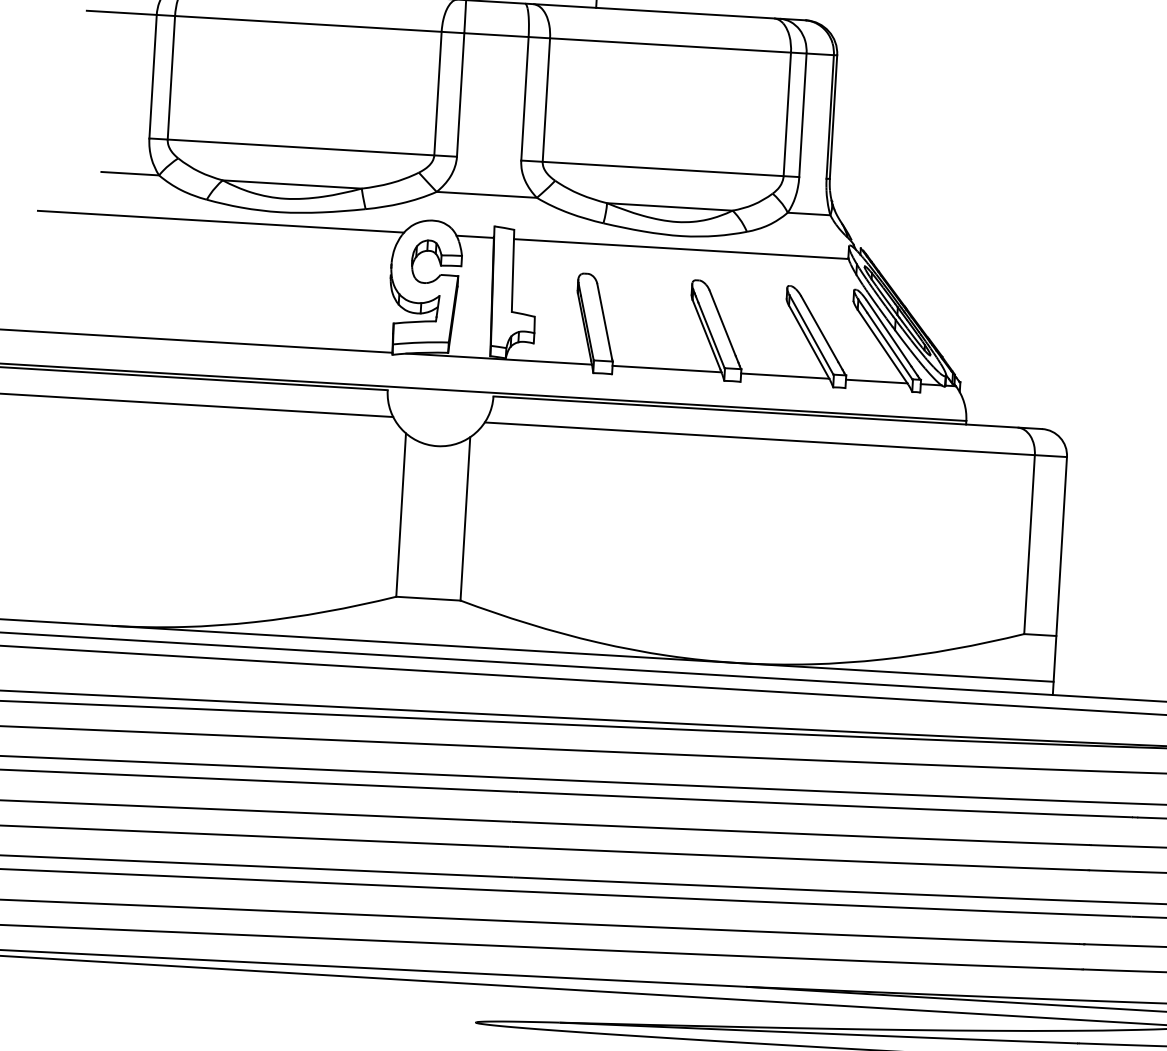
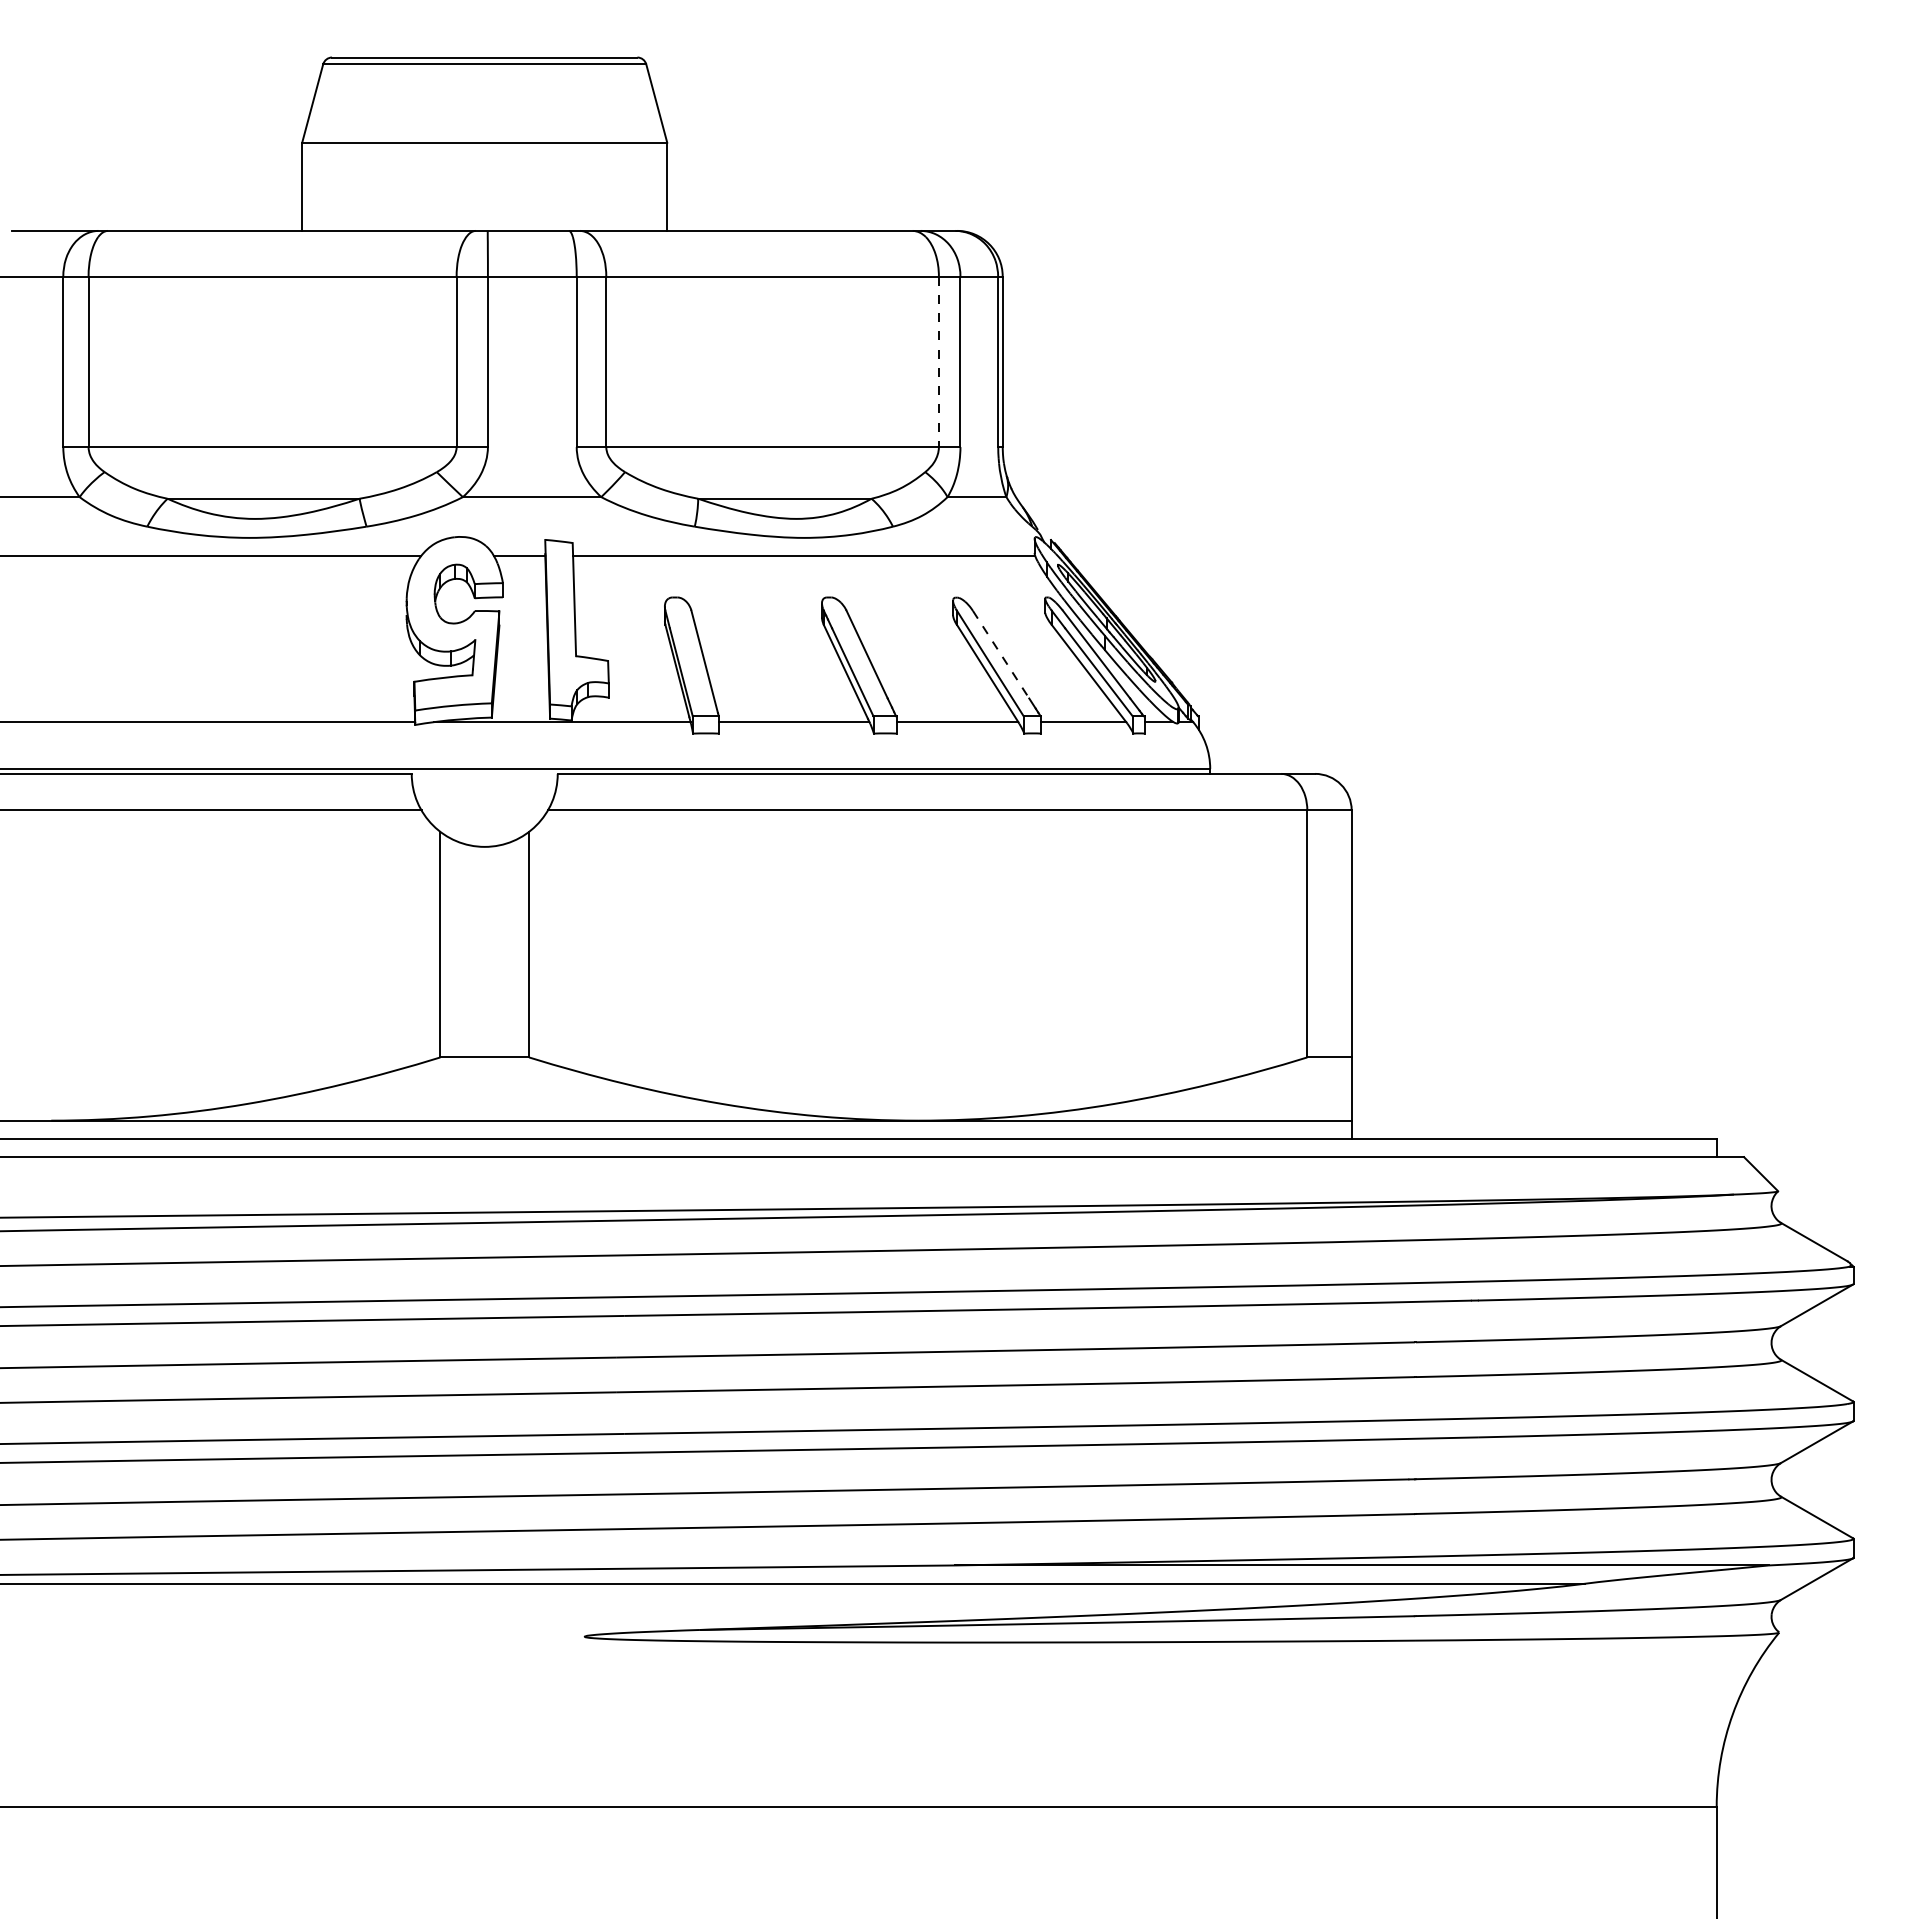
line: (786, 114) -> (938, 362), solid -> dashed
line: (820, 329) -> (1001, 655), solid -> dashed

